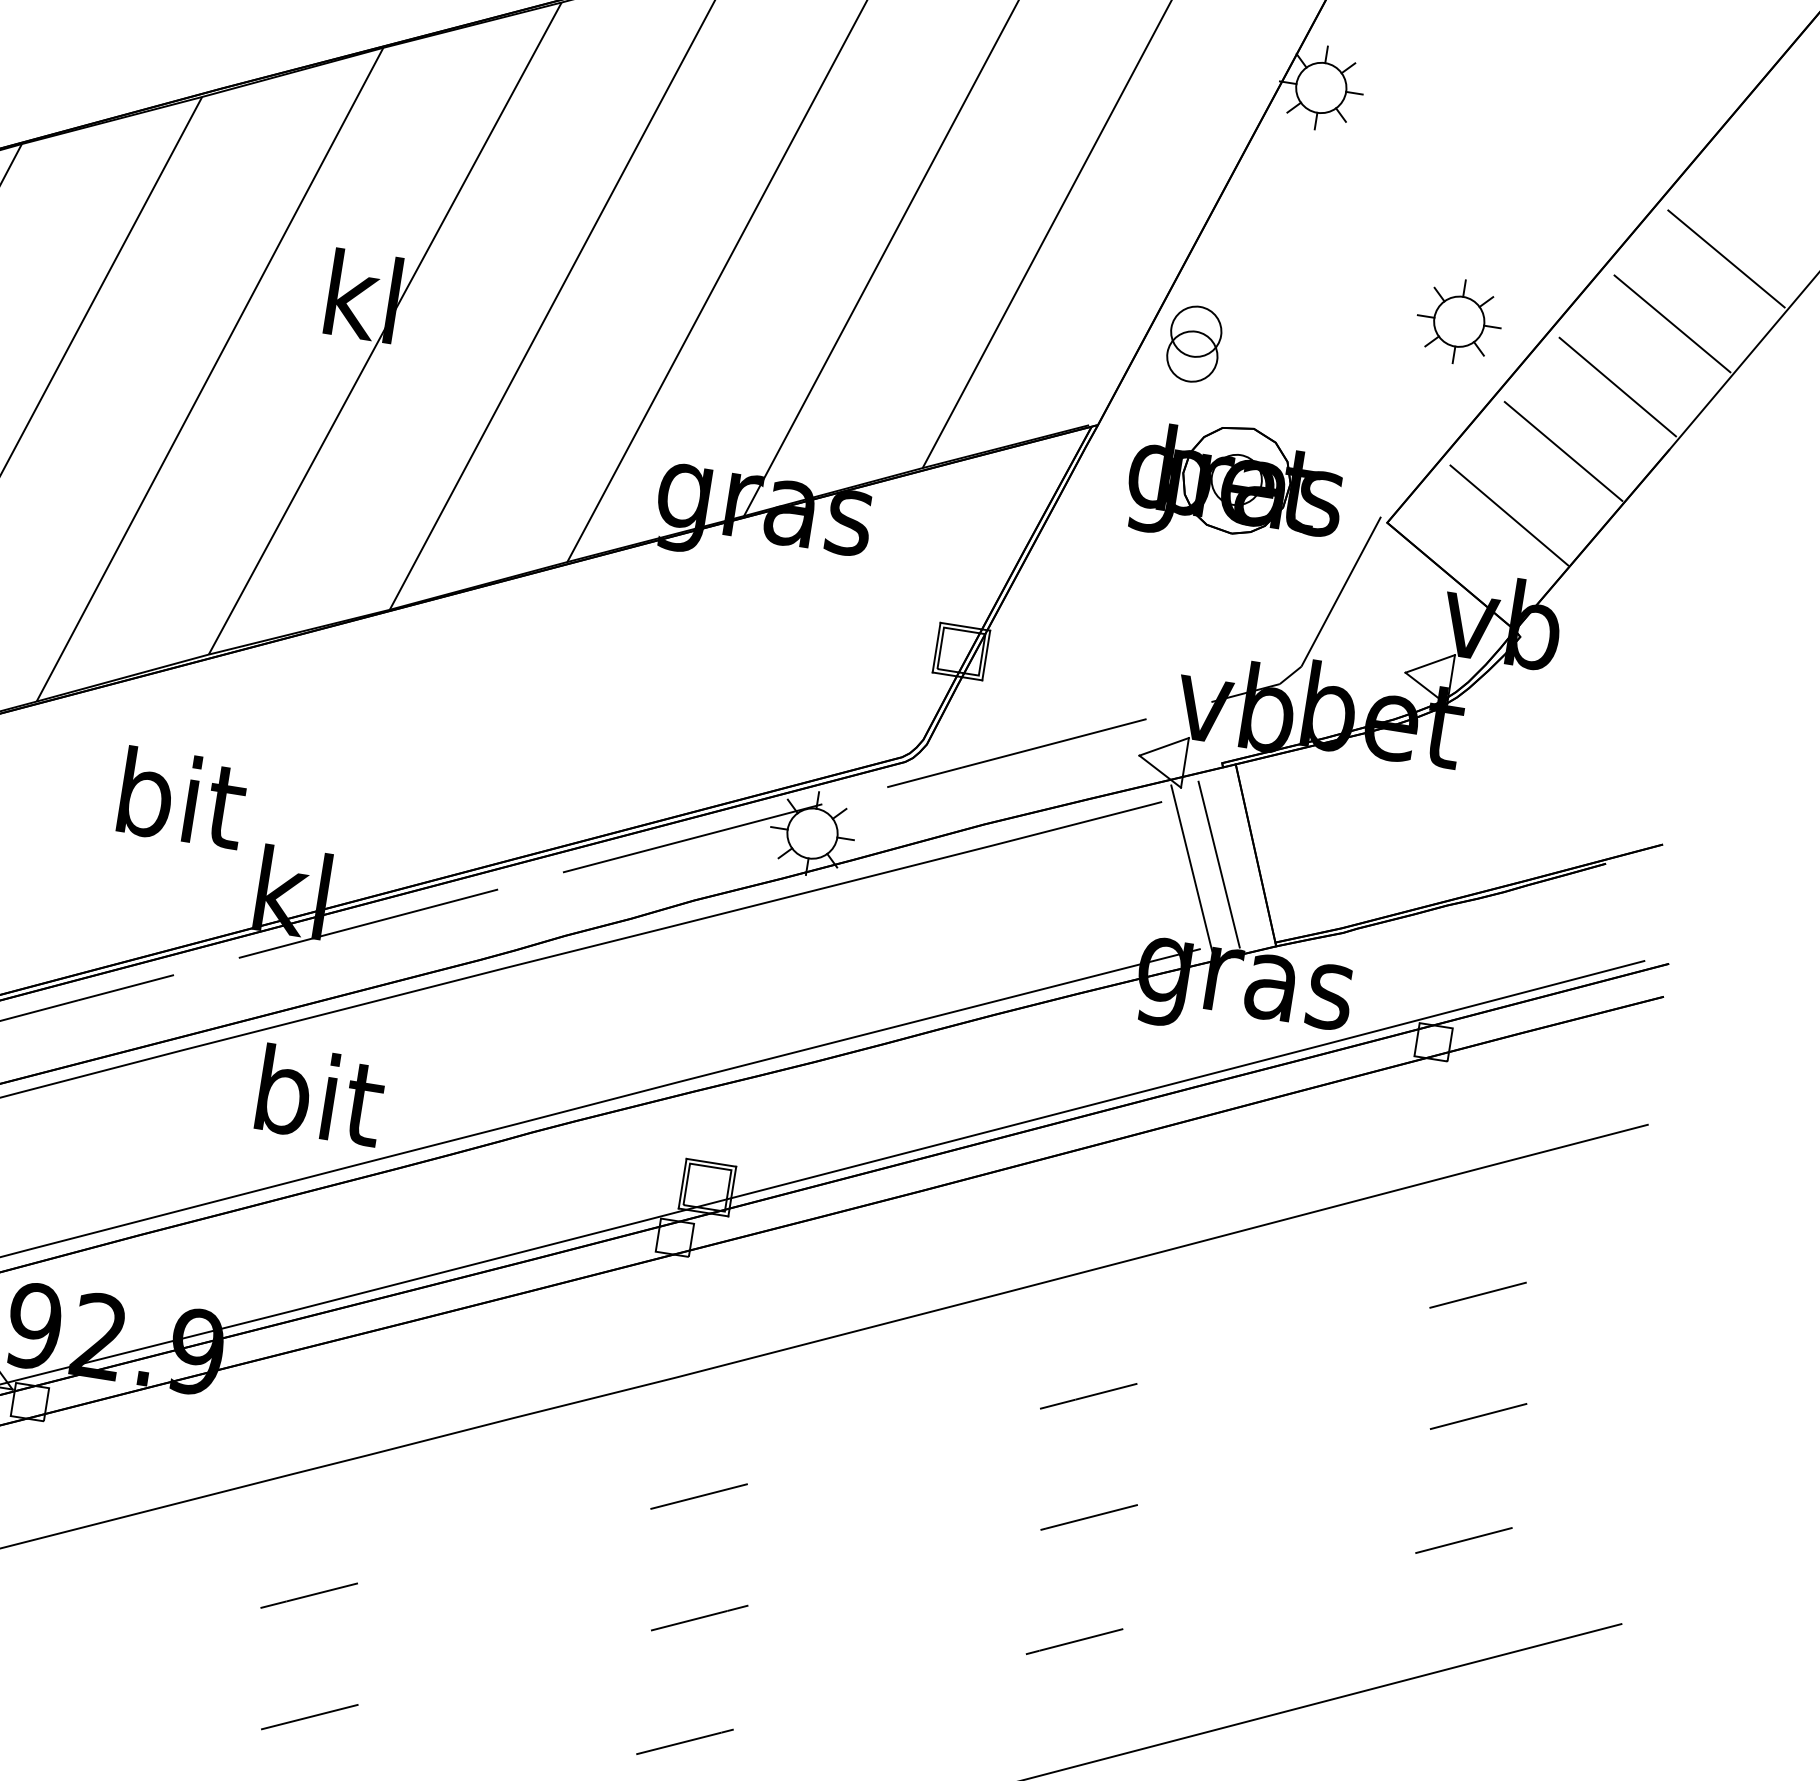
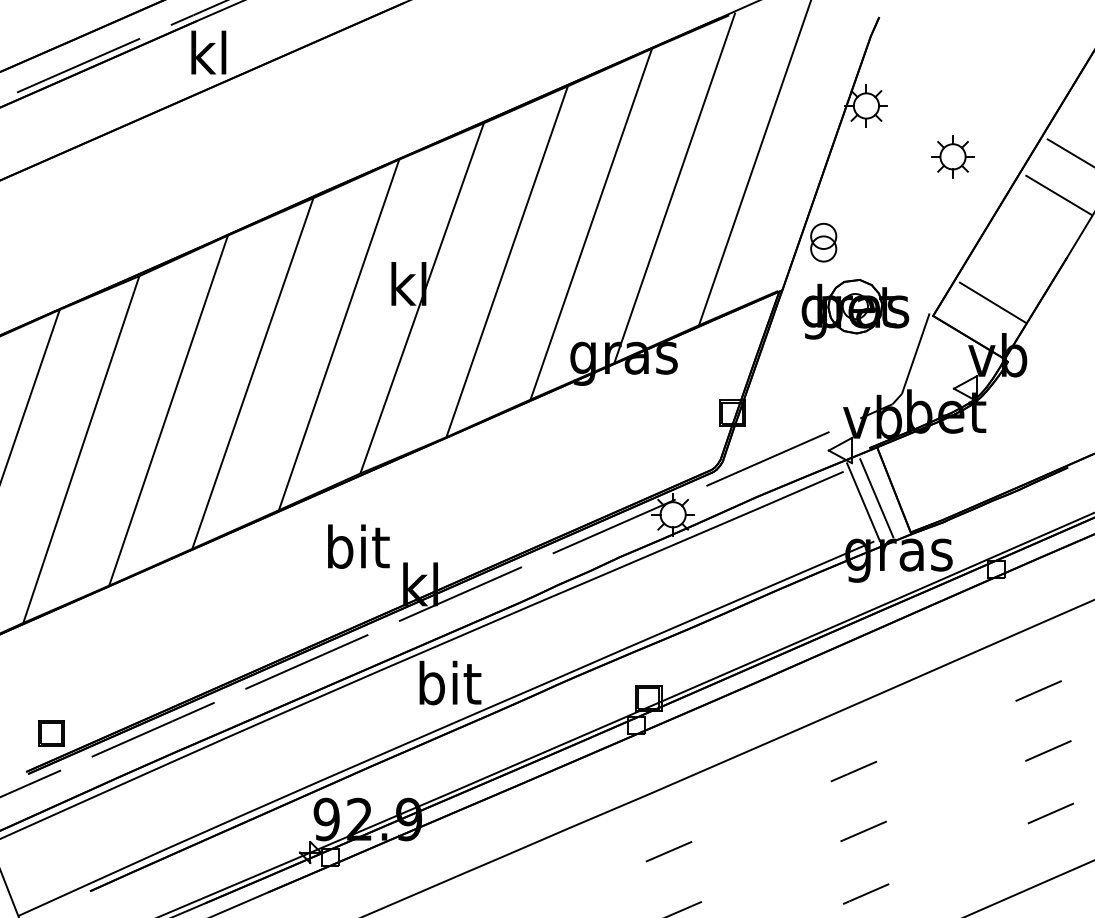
part: (1458, 320) -> (952, 156), moved
line: (1617, 386) -> (1036, 230), removed
line: (1563, 450) -> (1014, 266), removed

